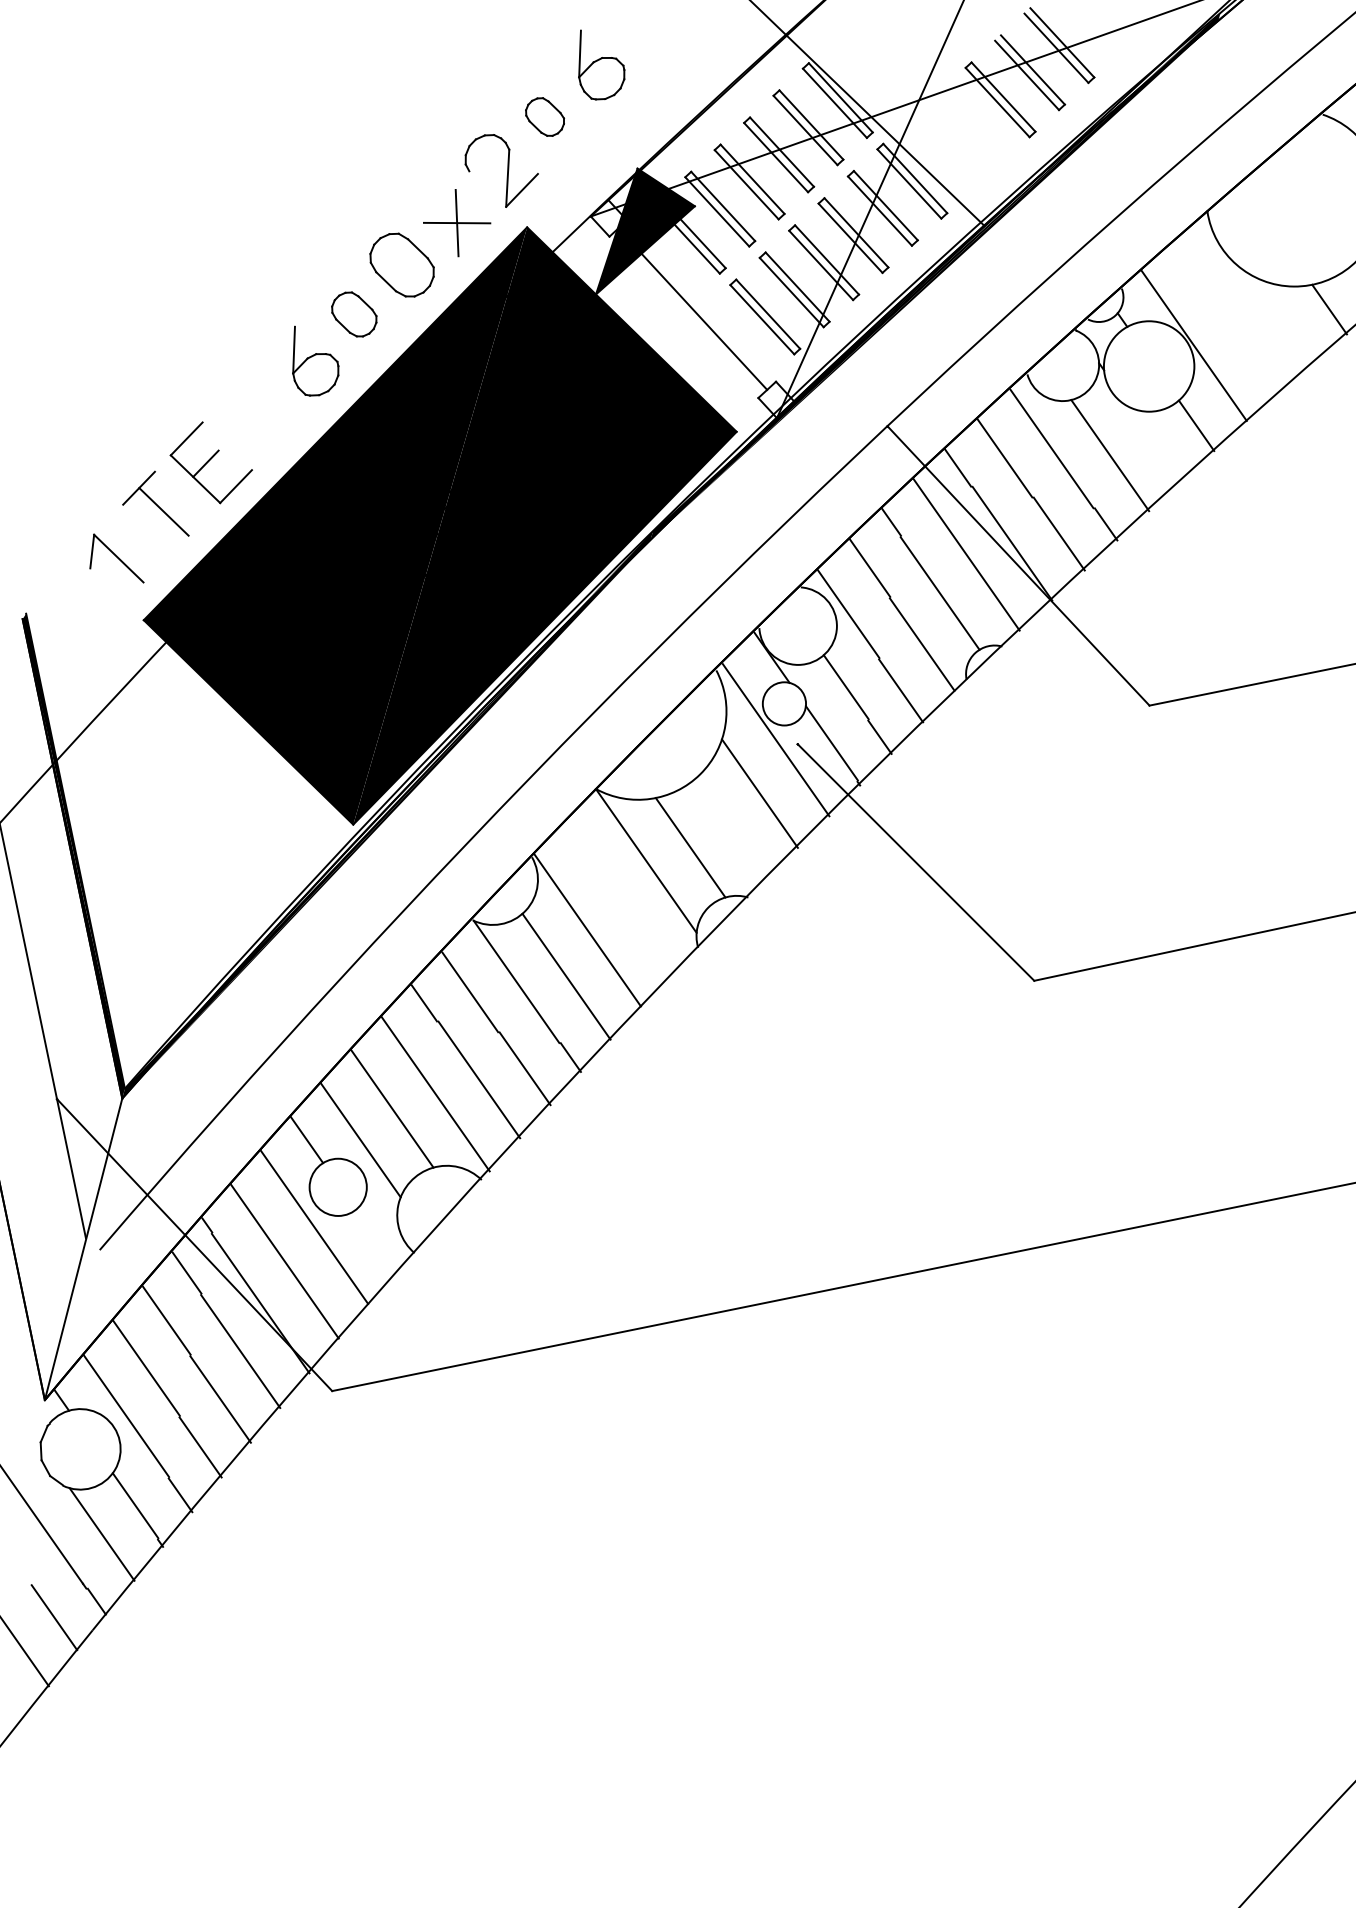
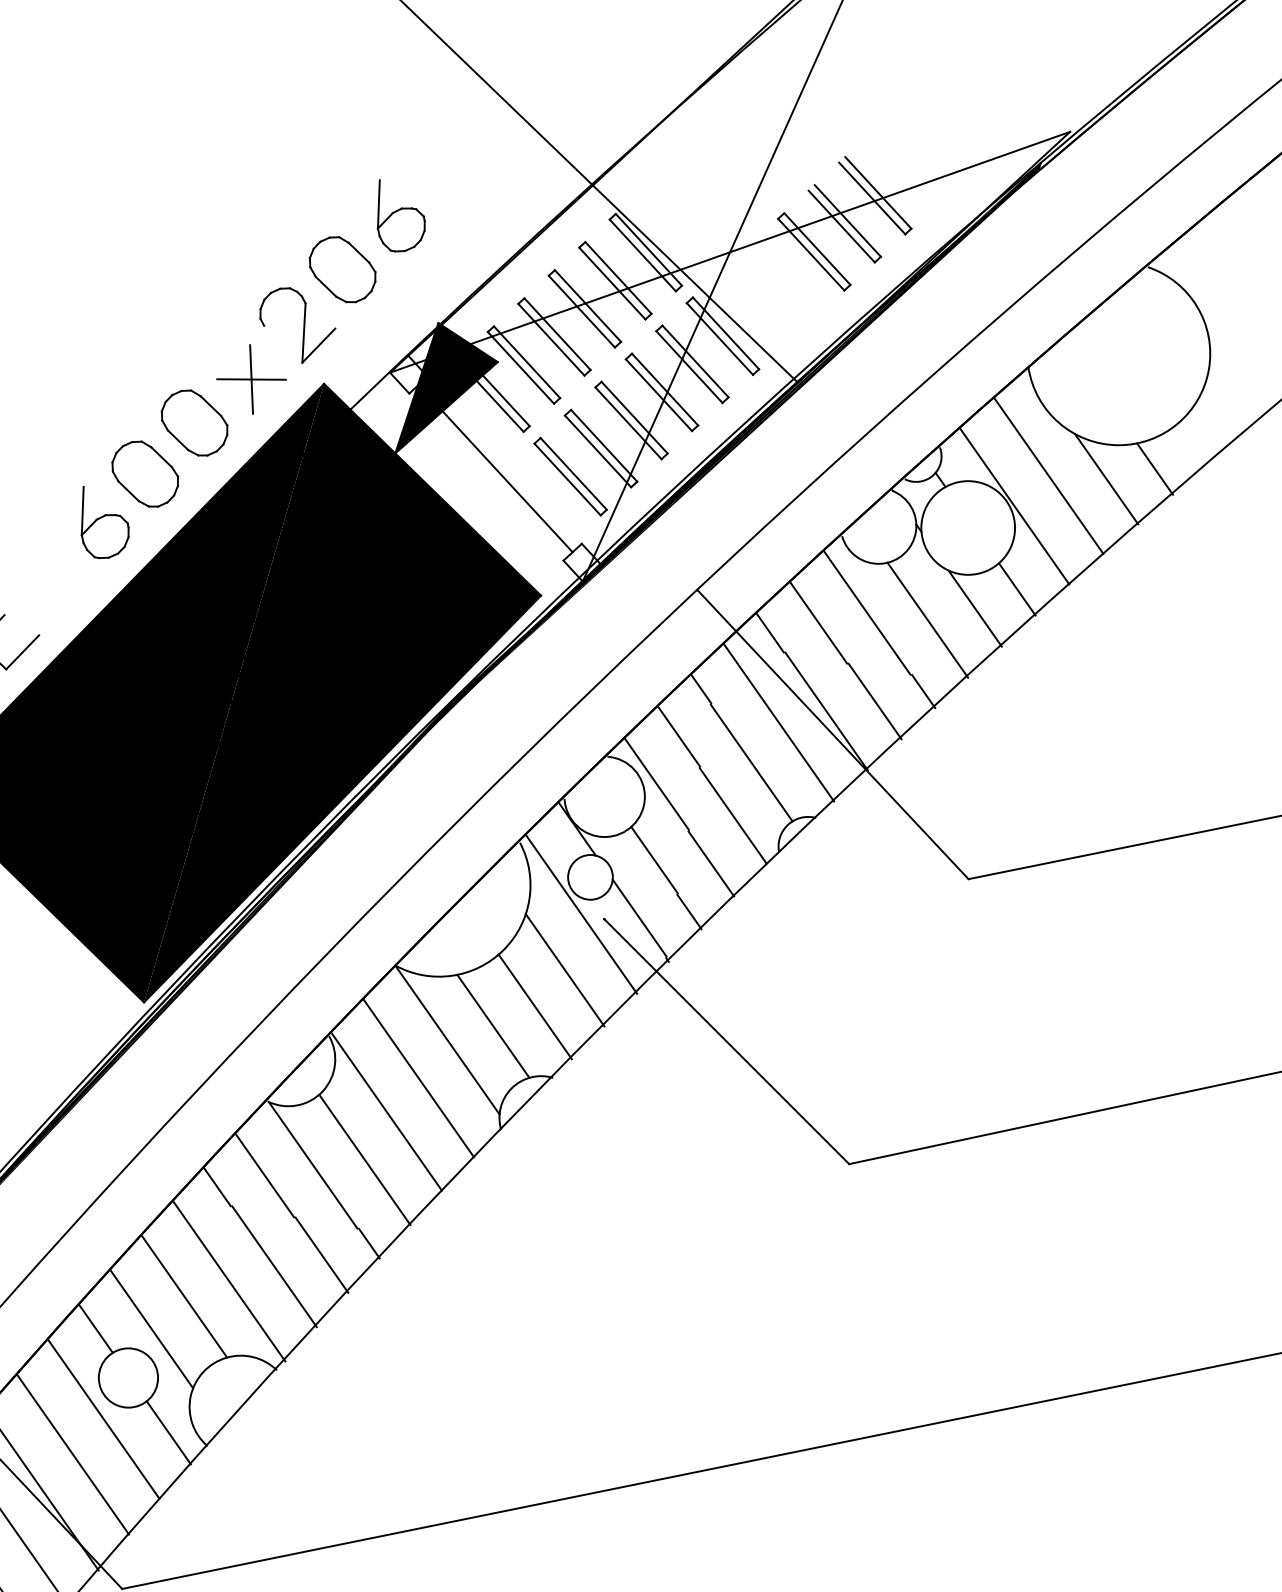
part: (544, 116) -> (342, 269), size x1.67
part: (353, 314) -> (144, 474), size x1.43
line: (1226, 315) -> (1048, 475), added
line: (1282, 318) -> (1106, 478), added
line: (1155, 444) -> (974, 608), added
line: (730, 828) -> (534, 1006), added
line: (618, 897) -> (418, 1077), added
line: (376, 1239) -> (168, 1431), added

